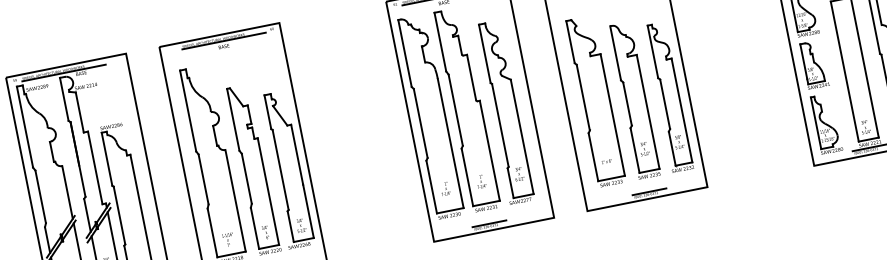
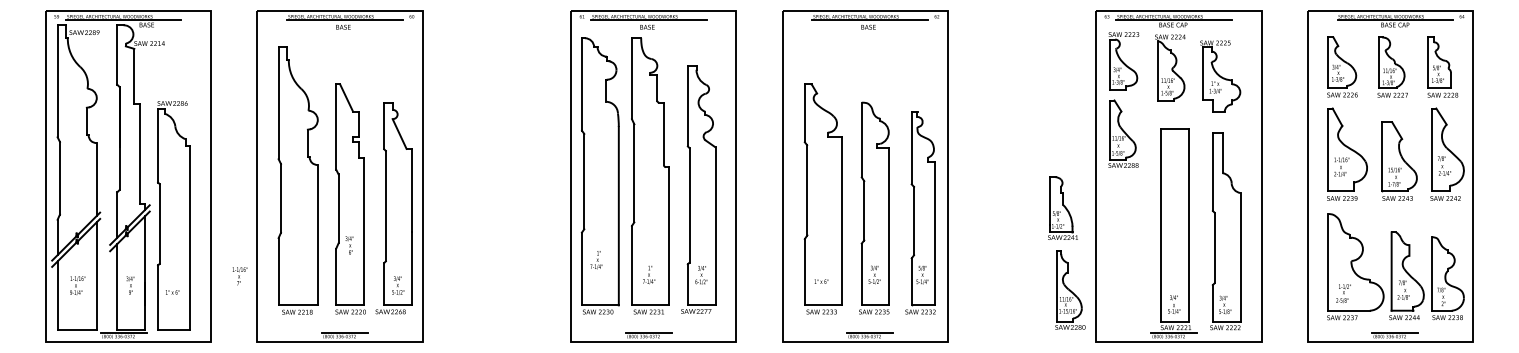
part: (814, 64) -> (1062, 207), moved
part: (826, 123) -> (1070, 289), moved
text: (445, 189) -> (596, 260), moved
text: (265, 232) -> (349, 245), moved
text: (228, 240) -> (239, 276), moved

